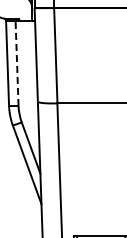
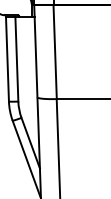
line: (17, 63) -> (17, 59), dashed -> solid

